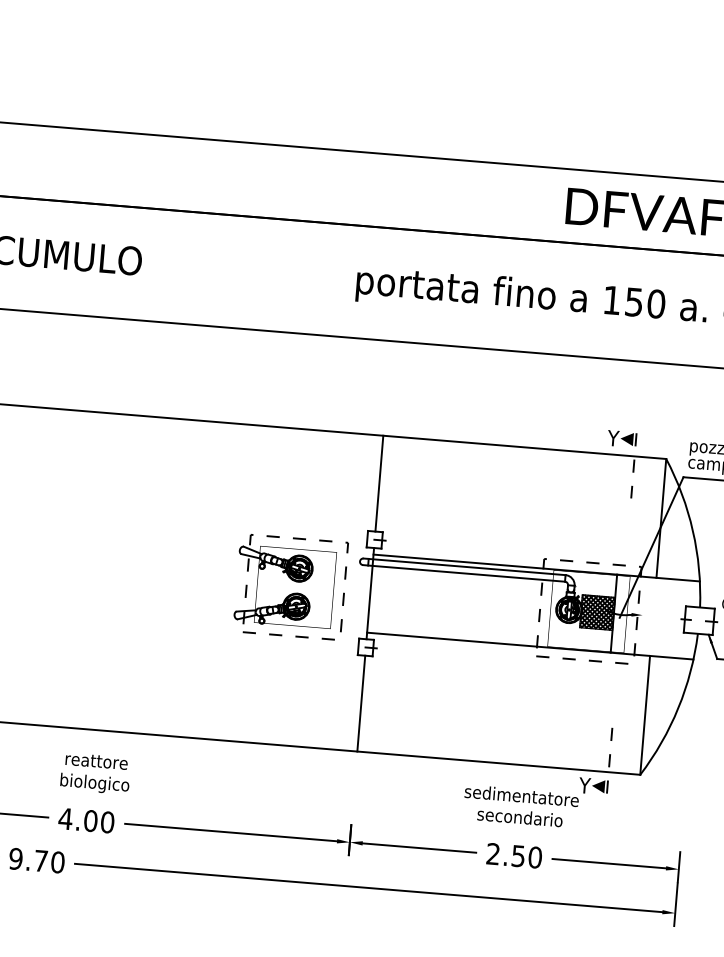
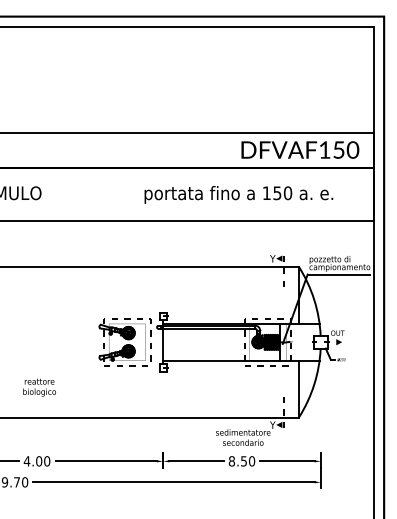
line: (379, 483) -> (163, 289), removed
line: (361, 702) -> (163, 394), removed
text: (95, 773) -> (39, 387), moved
text: (492, 854) -> (231, 461), 2.50 -> 8.50

